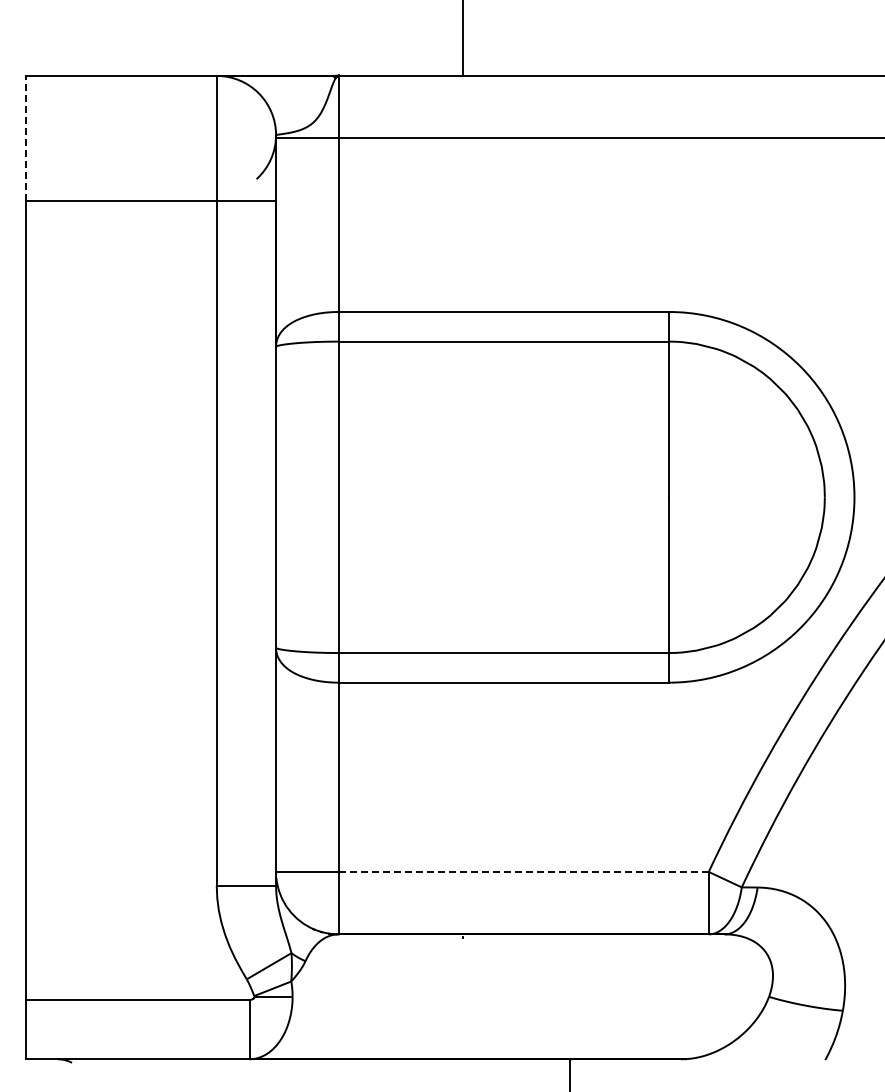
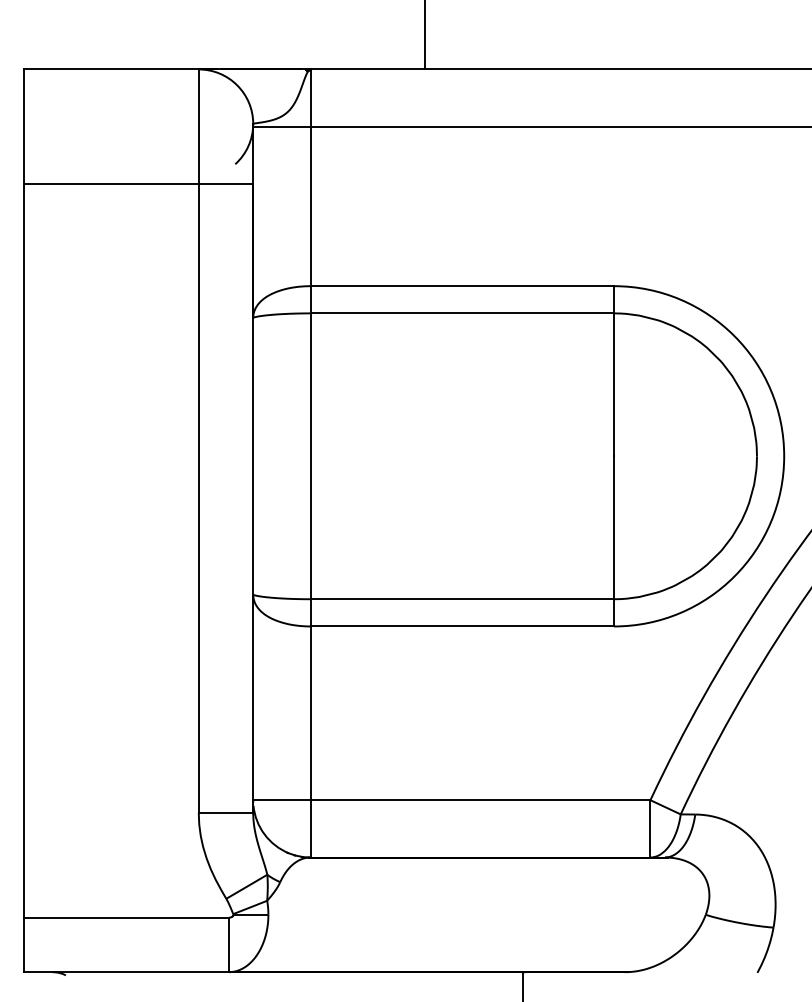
line: (26, 137) -> (24, 125), dashed -> solid
line: (524, 871) -> (481, 799), dashed -> solid

